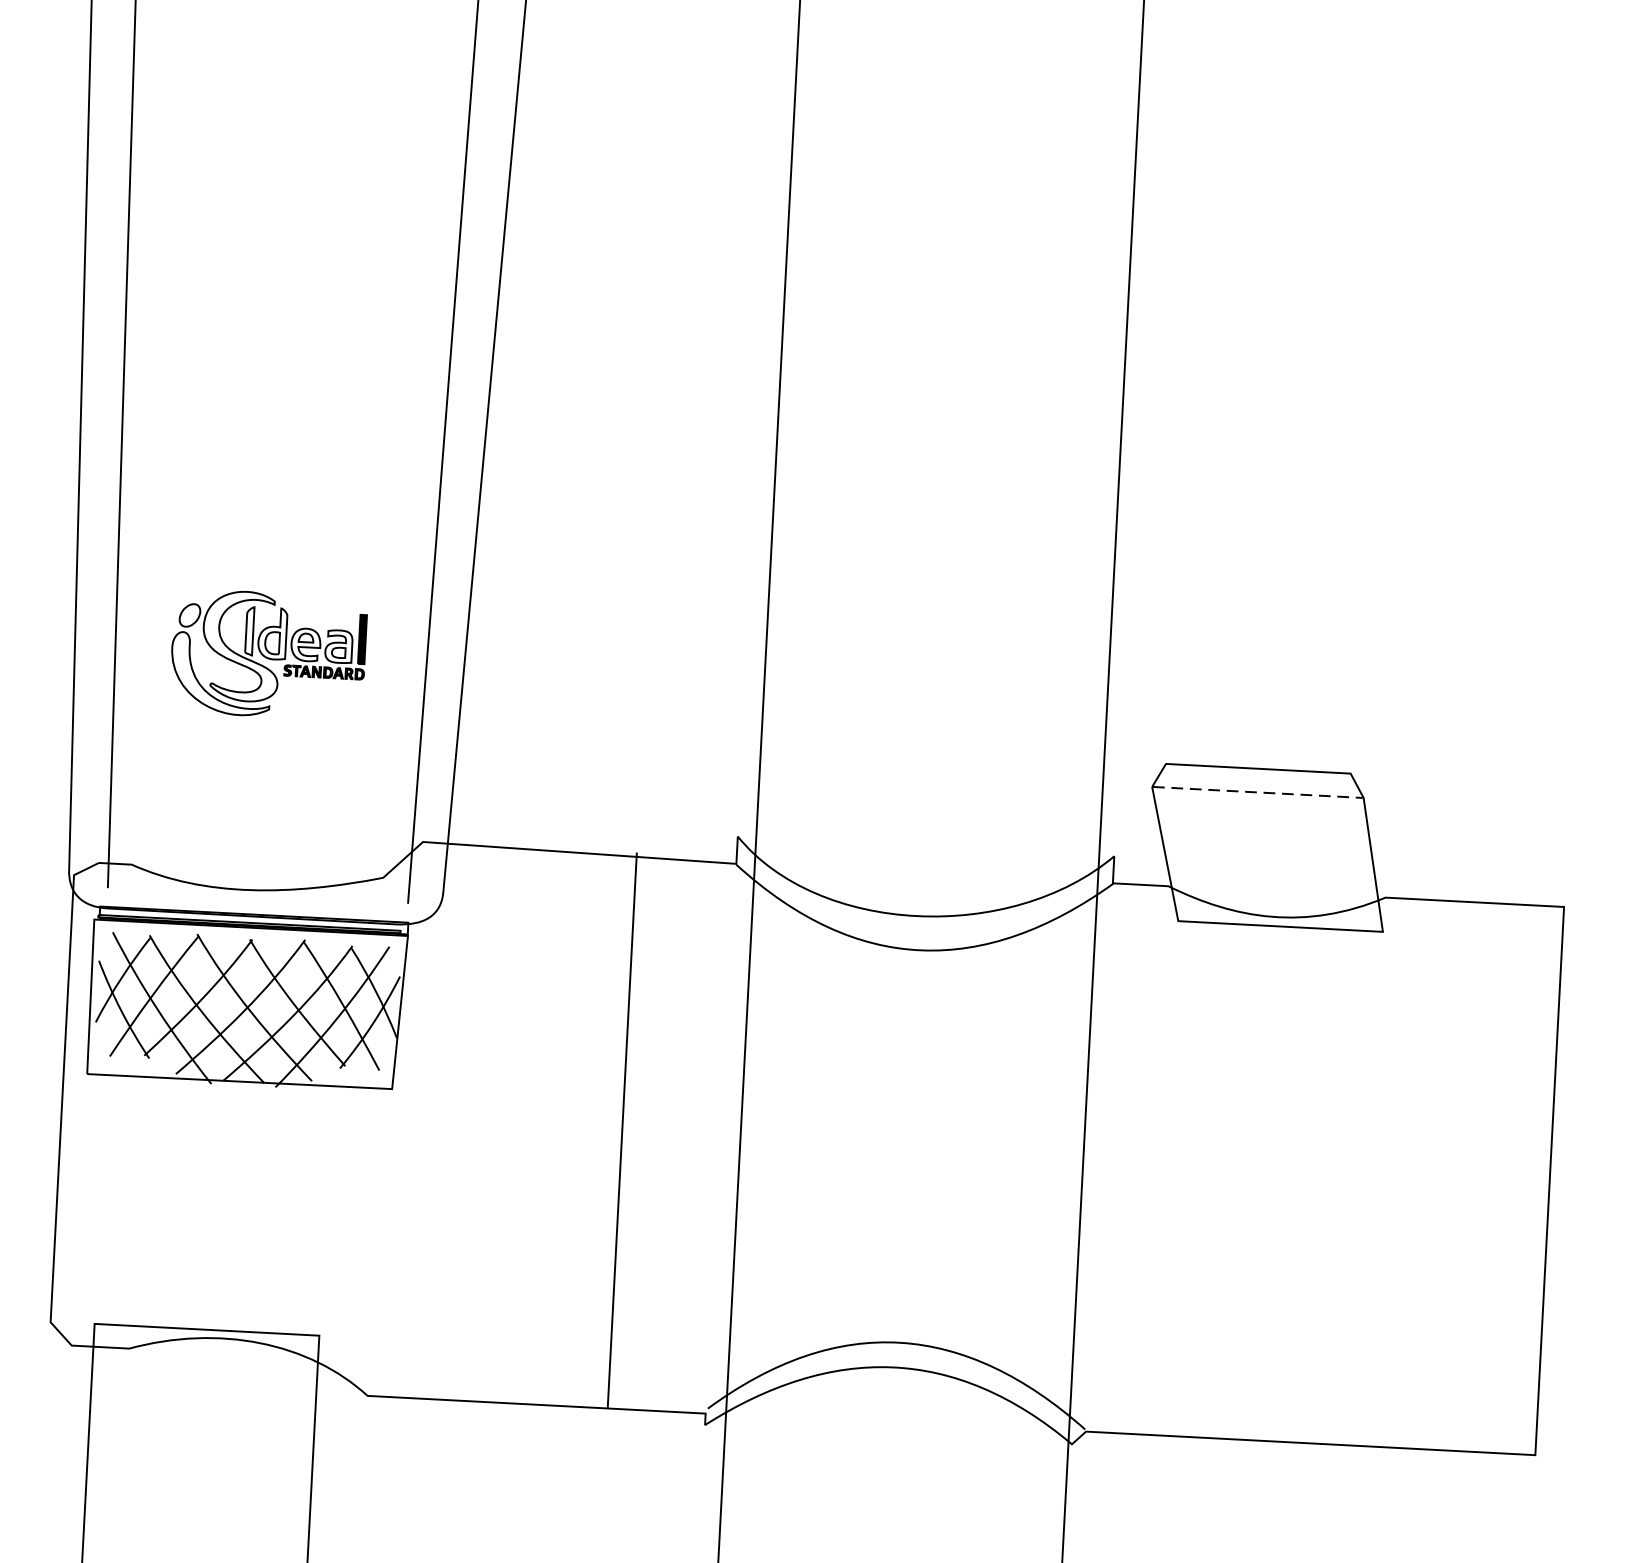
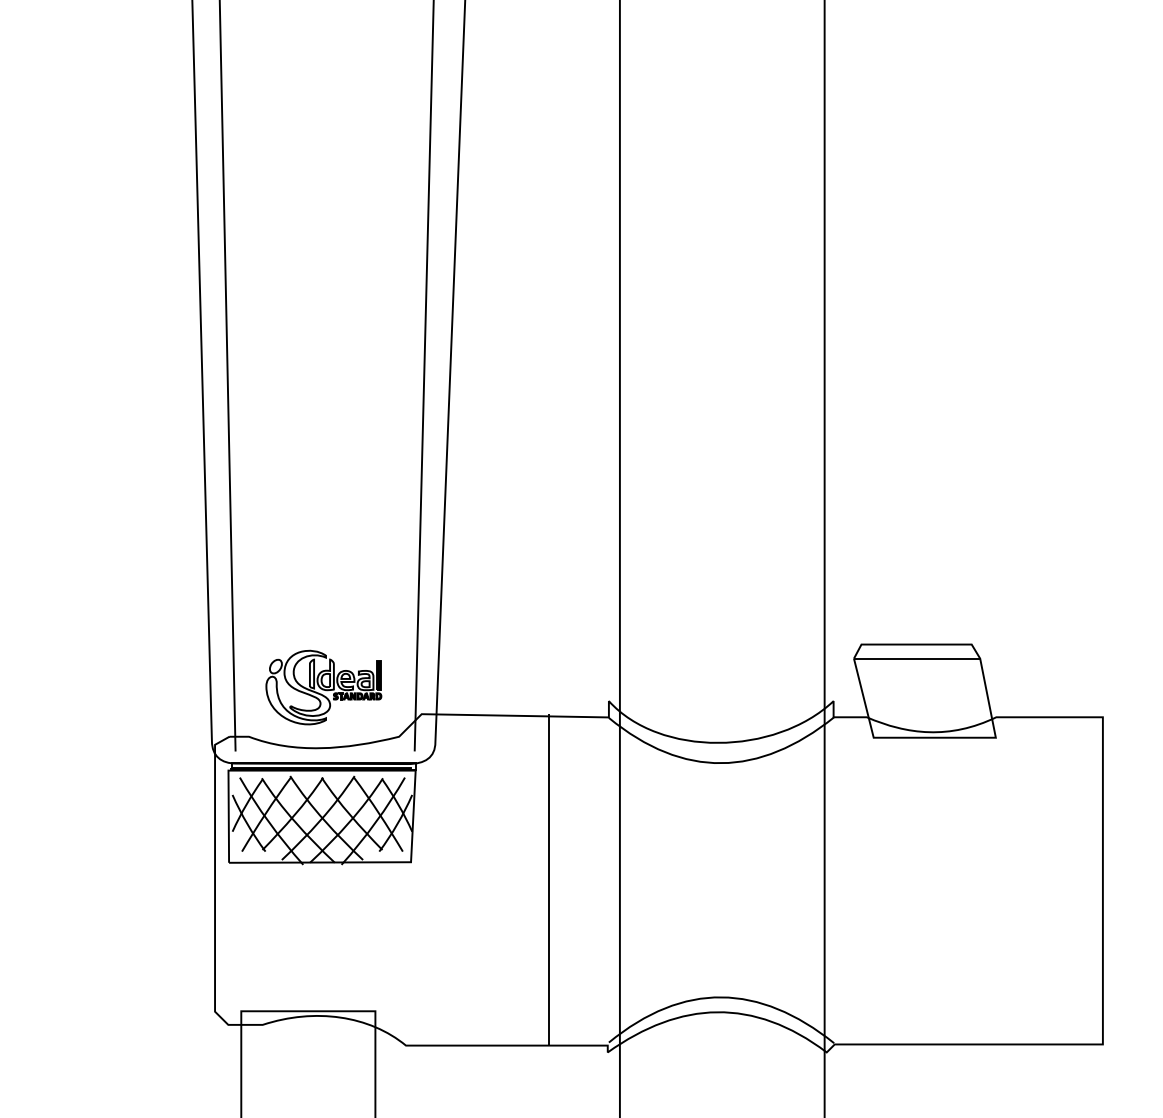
part: (267, 654) -> (323, 687), moved
line: (1258, 792) -> (917, 658), dashed -> solid

